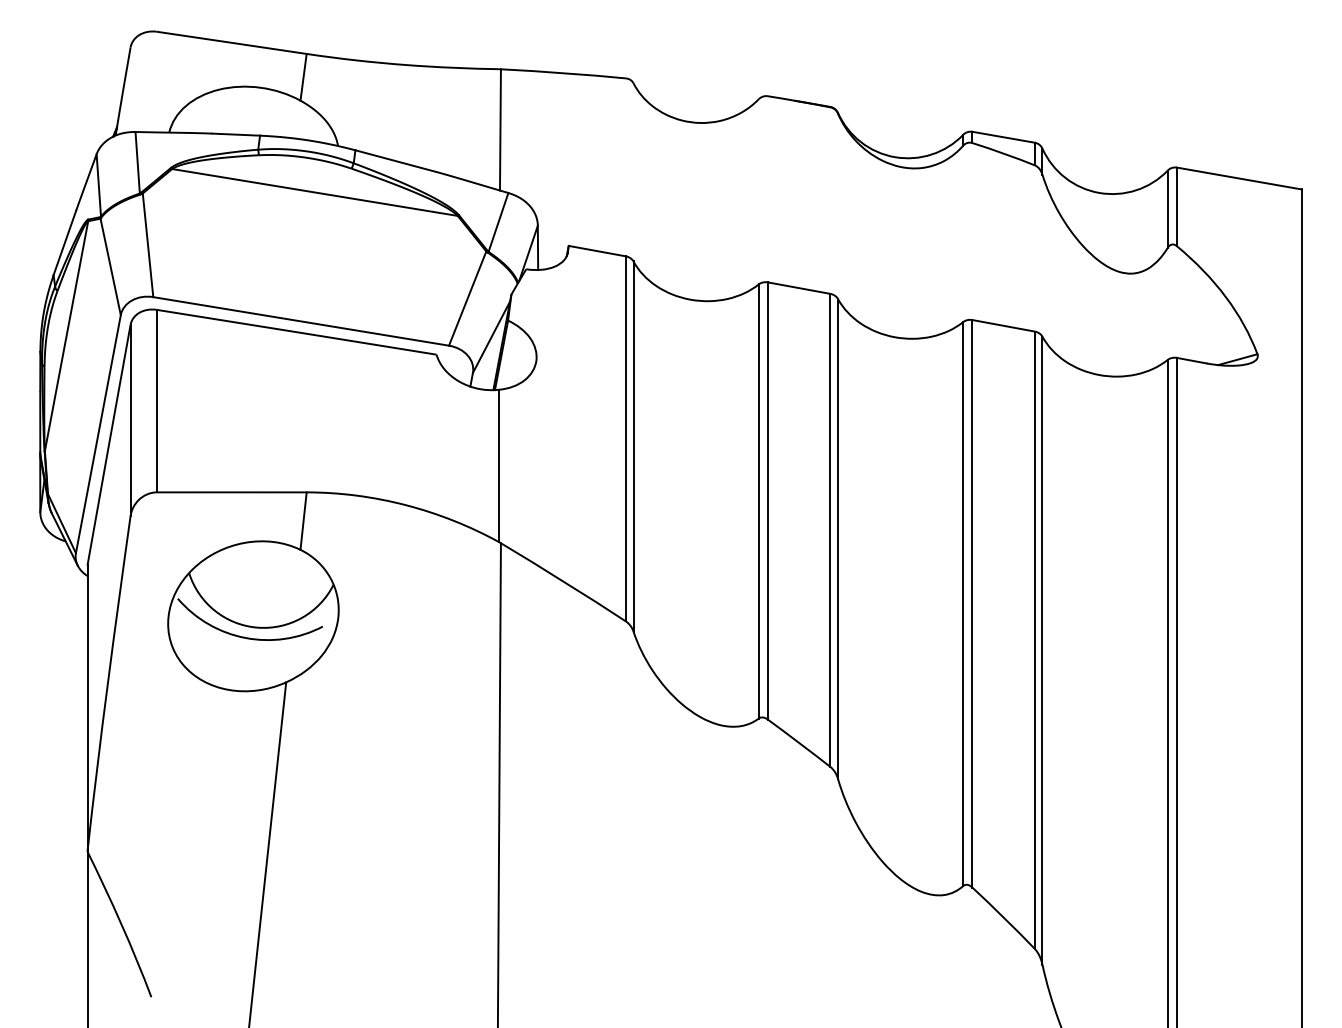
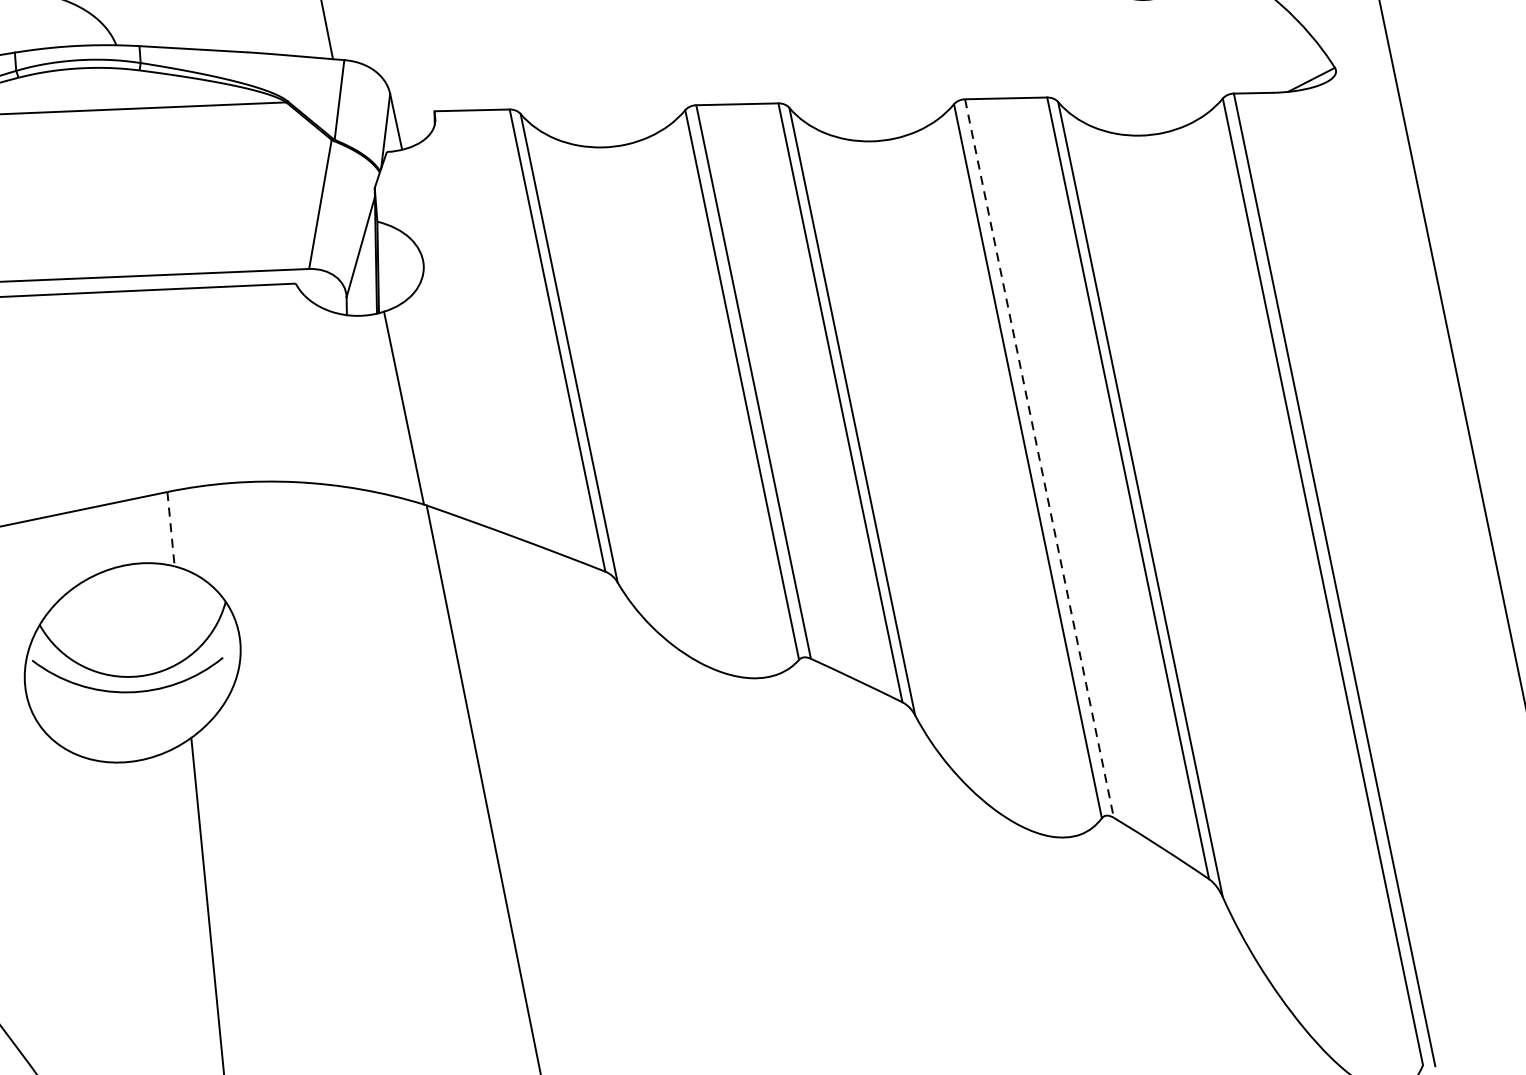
line: (303, 521) -> (171, 529), solid -> dashed
line: (972, 603) -> (1039, 458), solid -> dashed

